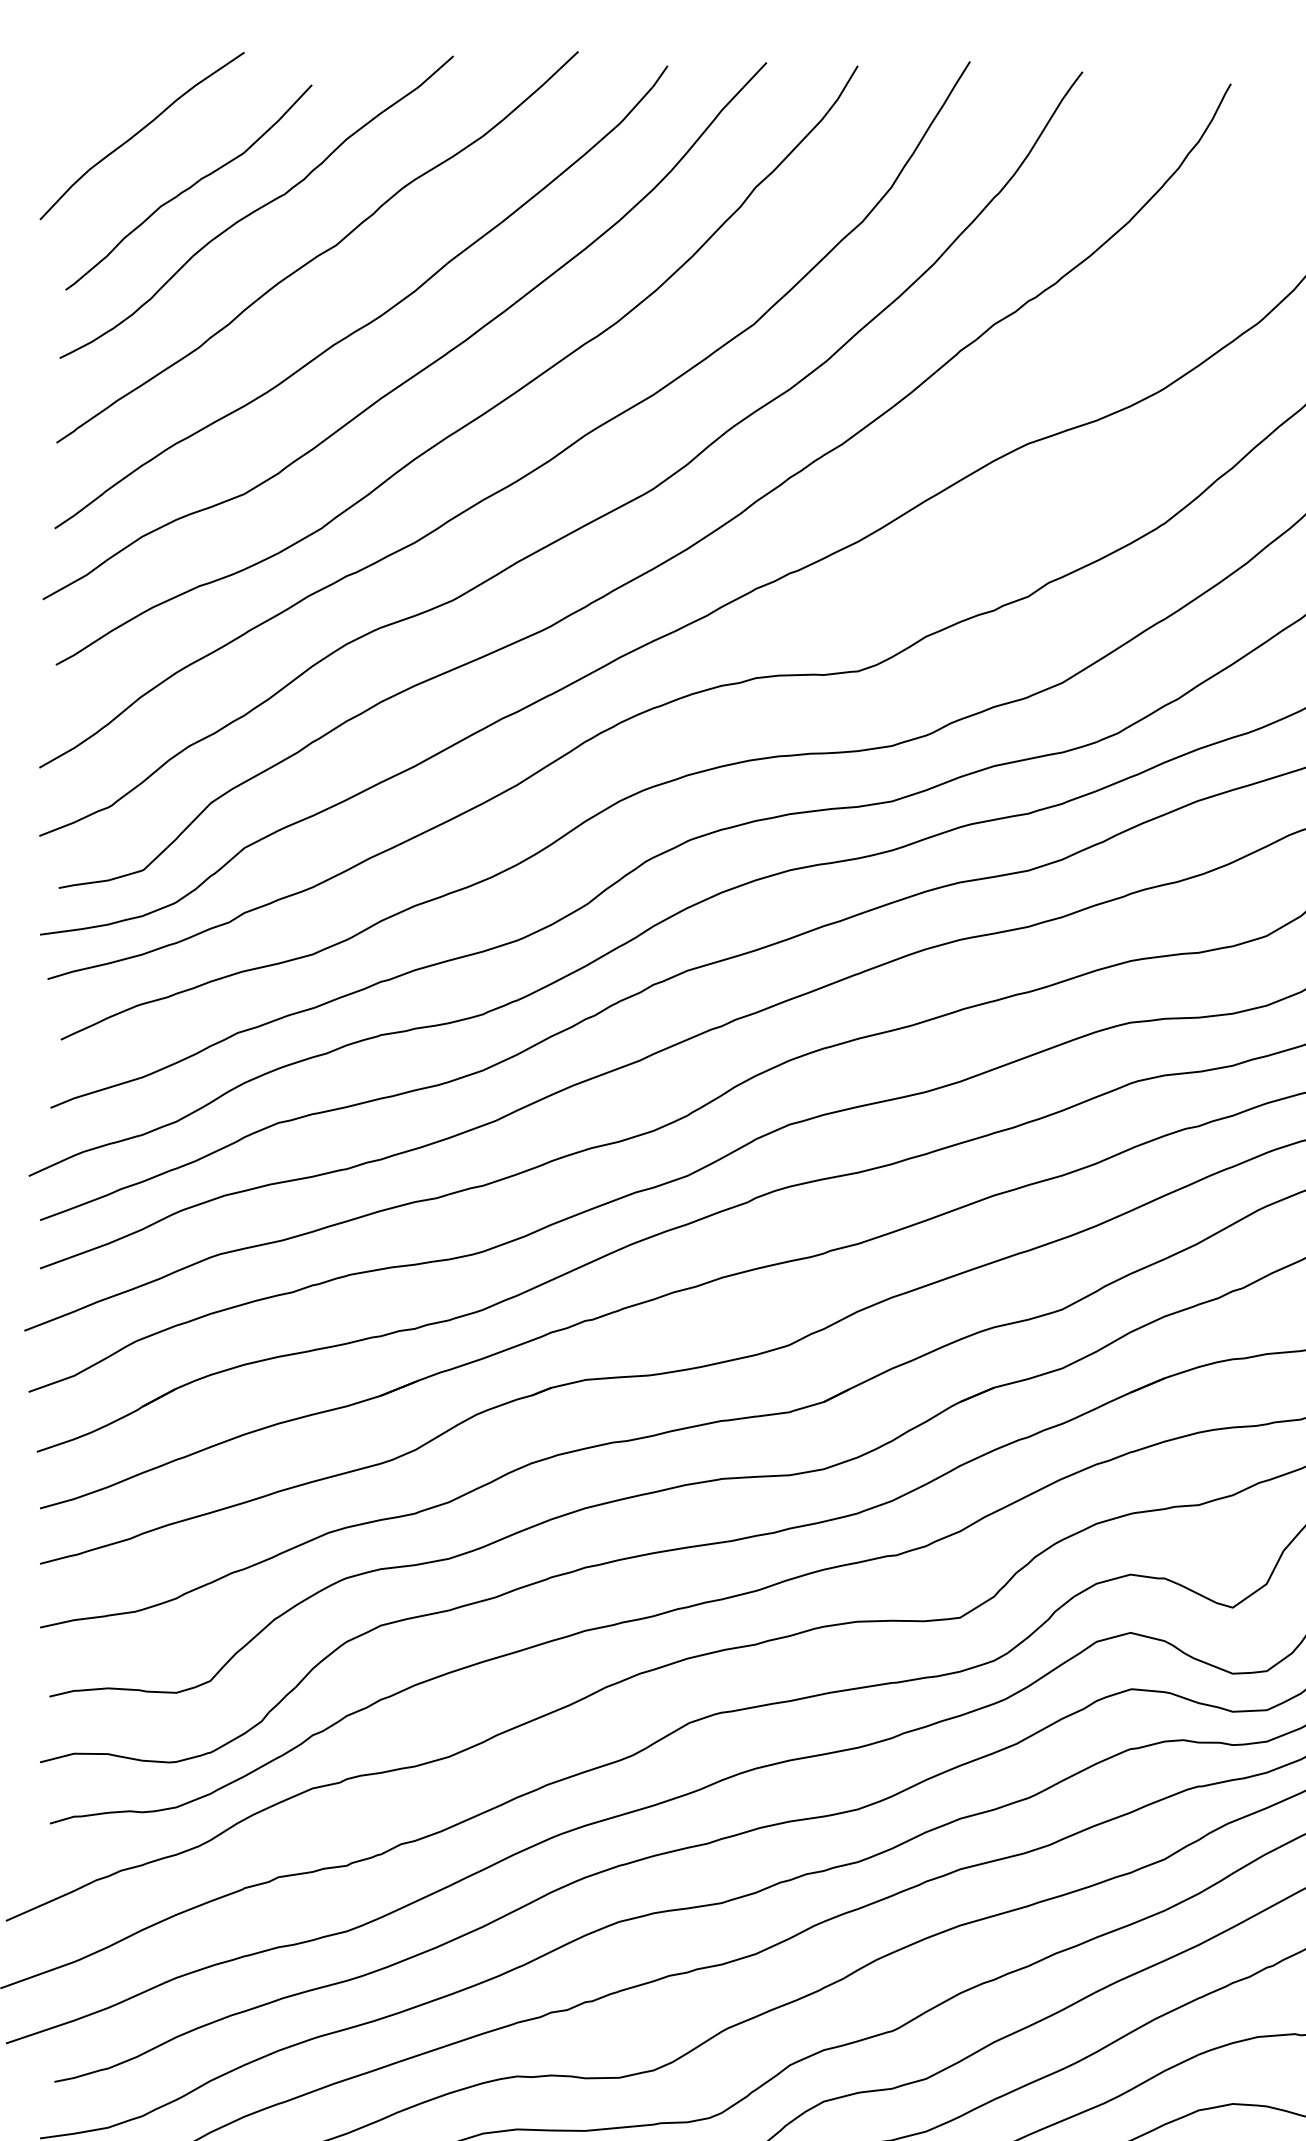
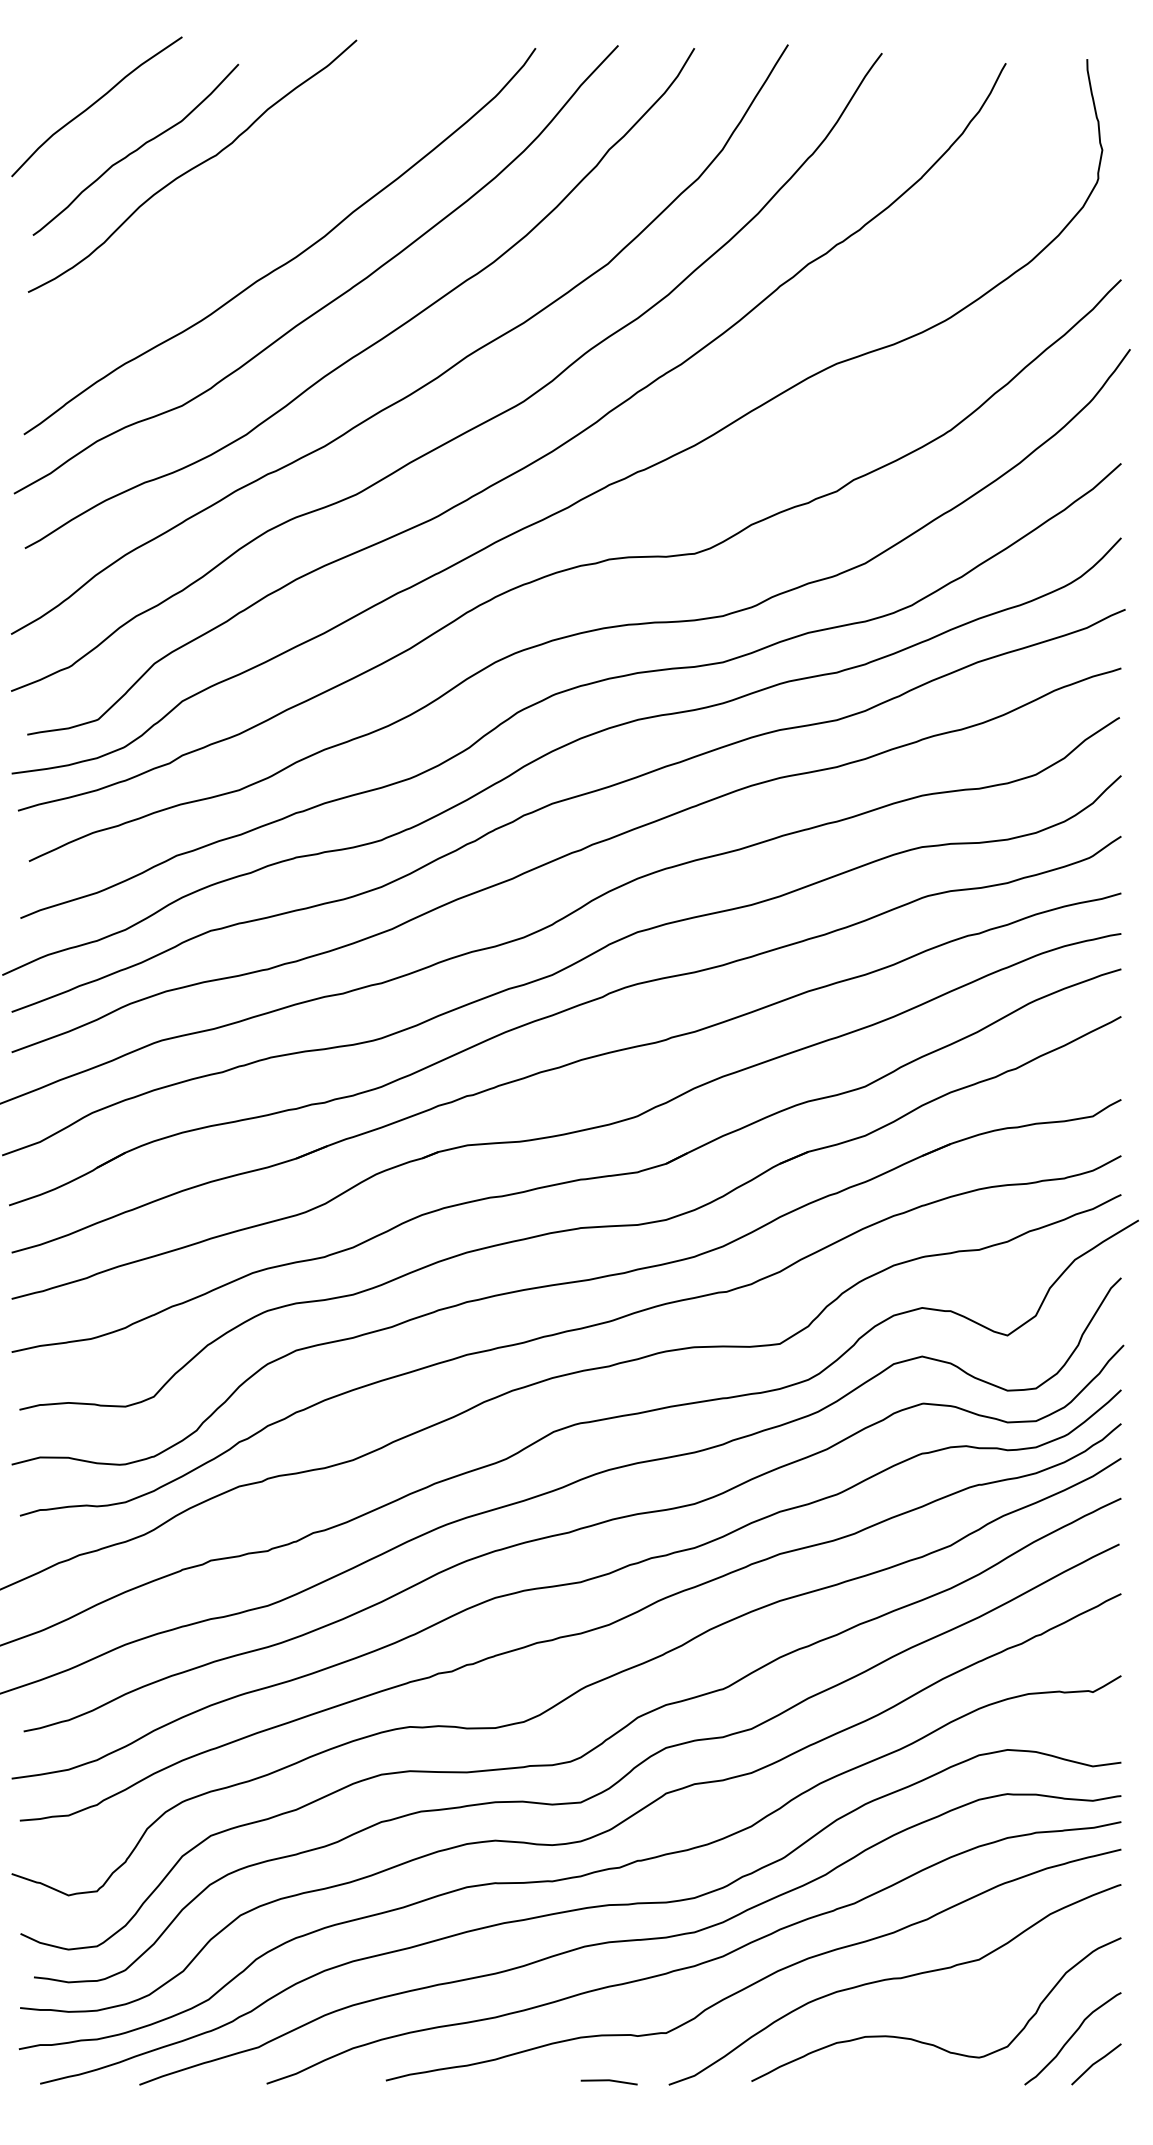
curve: (320, 253) -> (245, 204), removed

